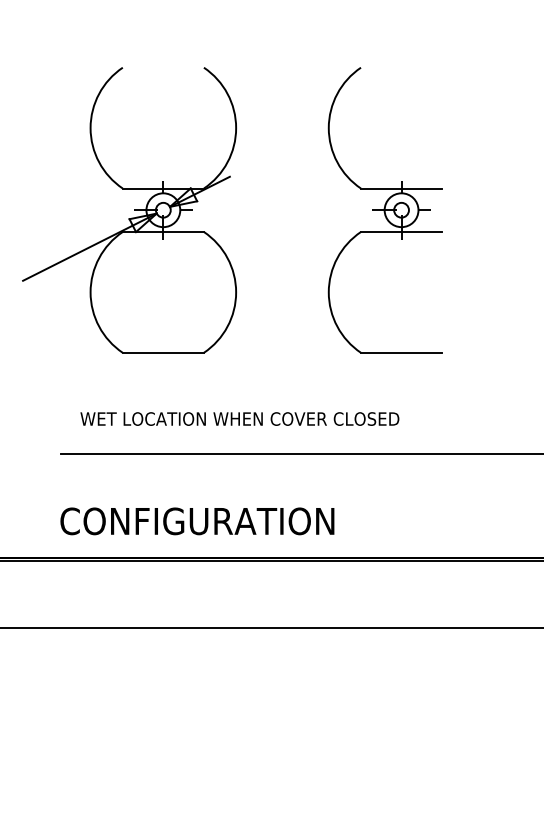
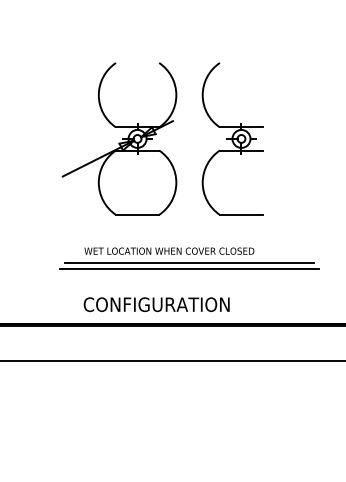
part: (129, 209) -> (119, 138), moved
text: (240, 417) -> (169, 250), moved
line: (303, 444) -> (189, 263), added
text: (196, 520) -> (156, 304), moved

